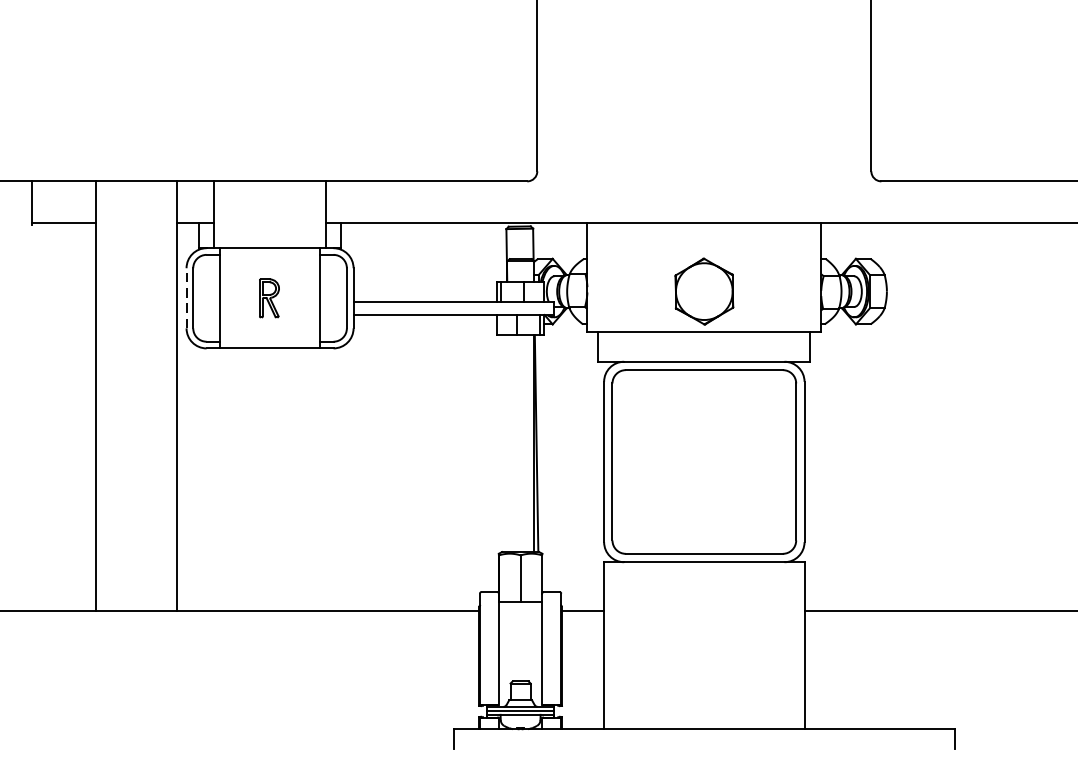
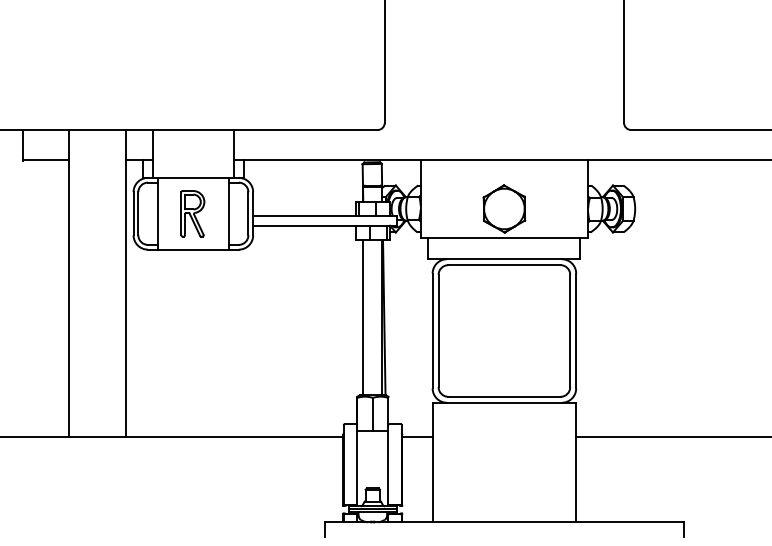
line: (186, 297) -> (133, 213), dashed -> solid
part: (268, 297) -> (192, 213), size x1.67
line: (507, 443) -> (363, 317), added

